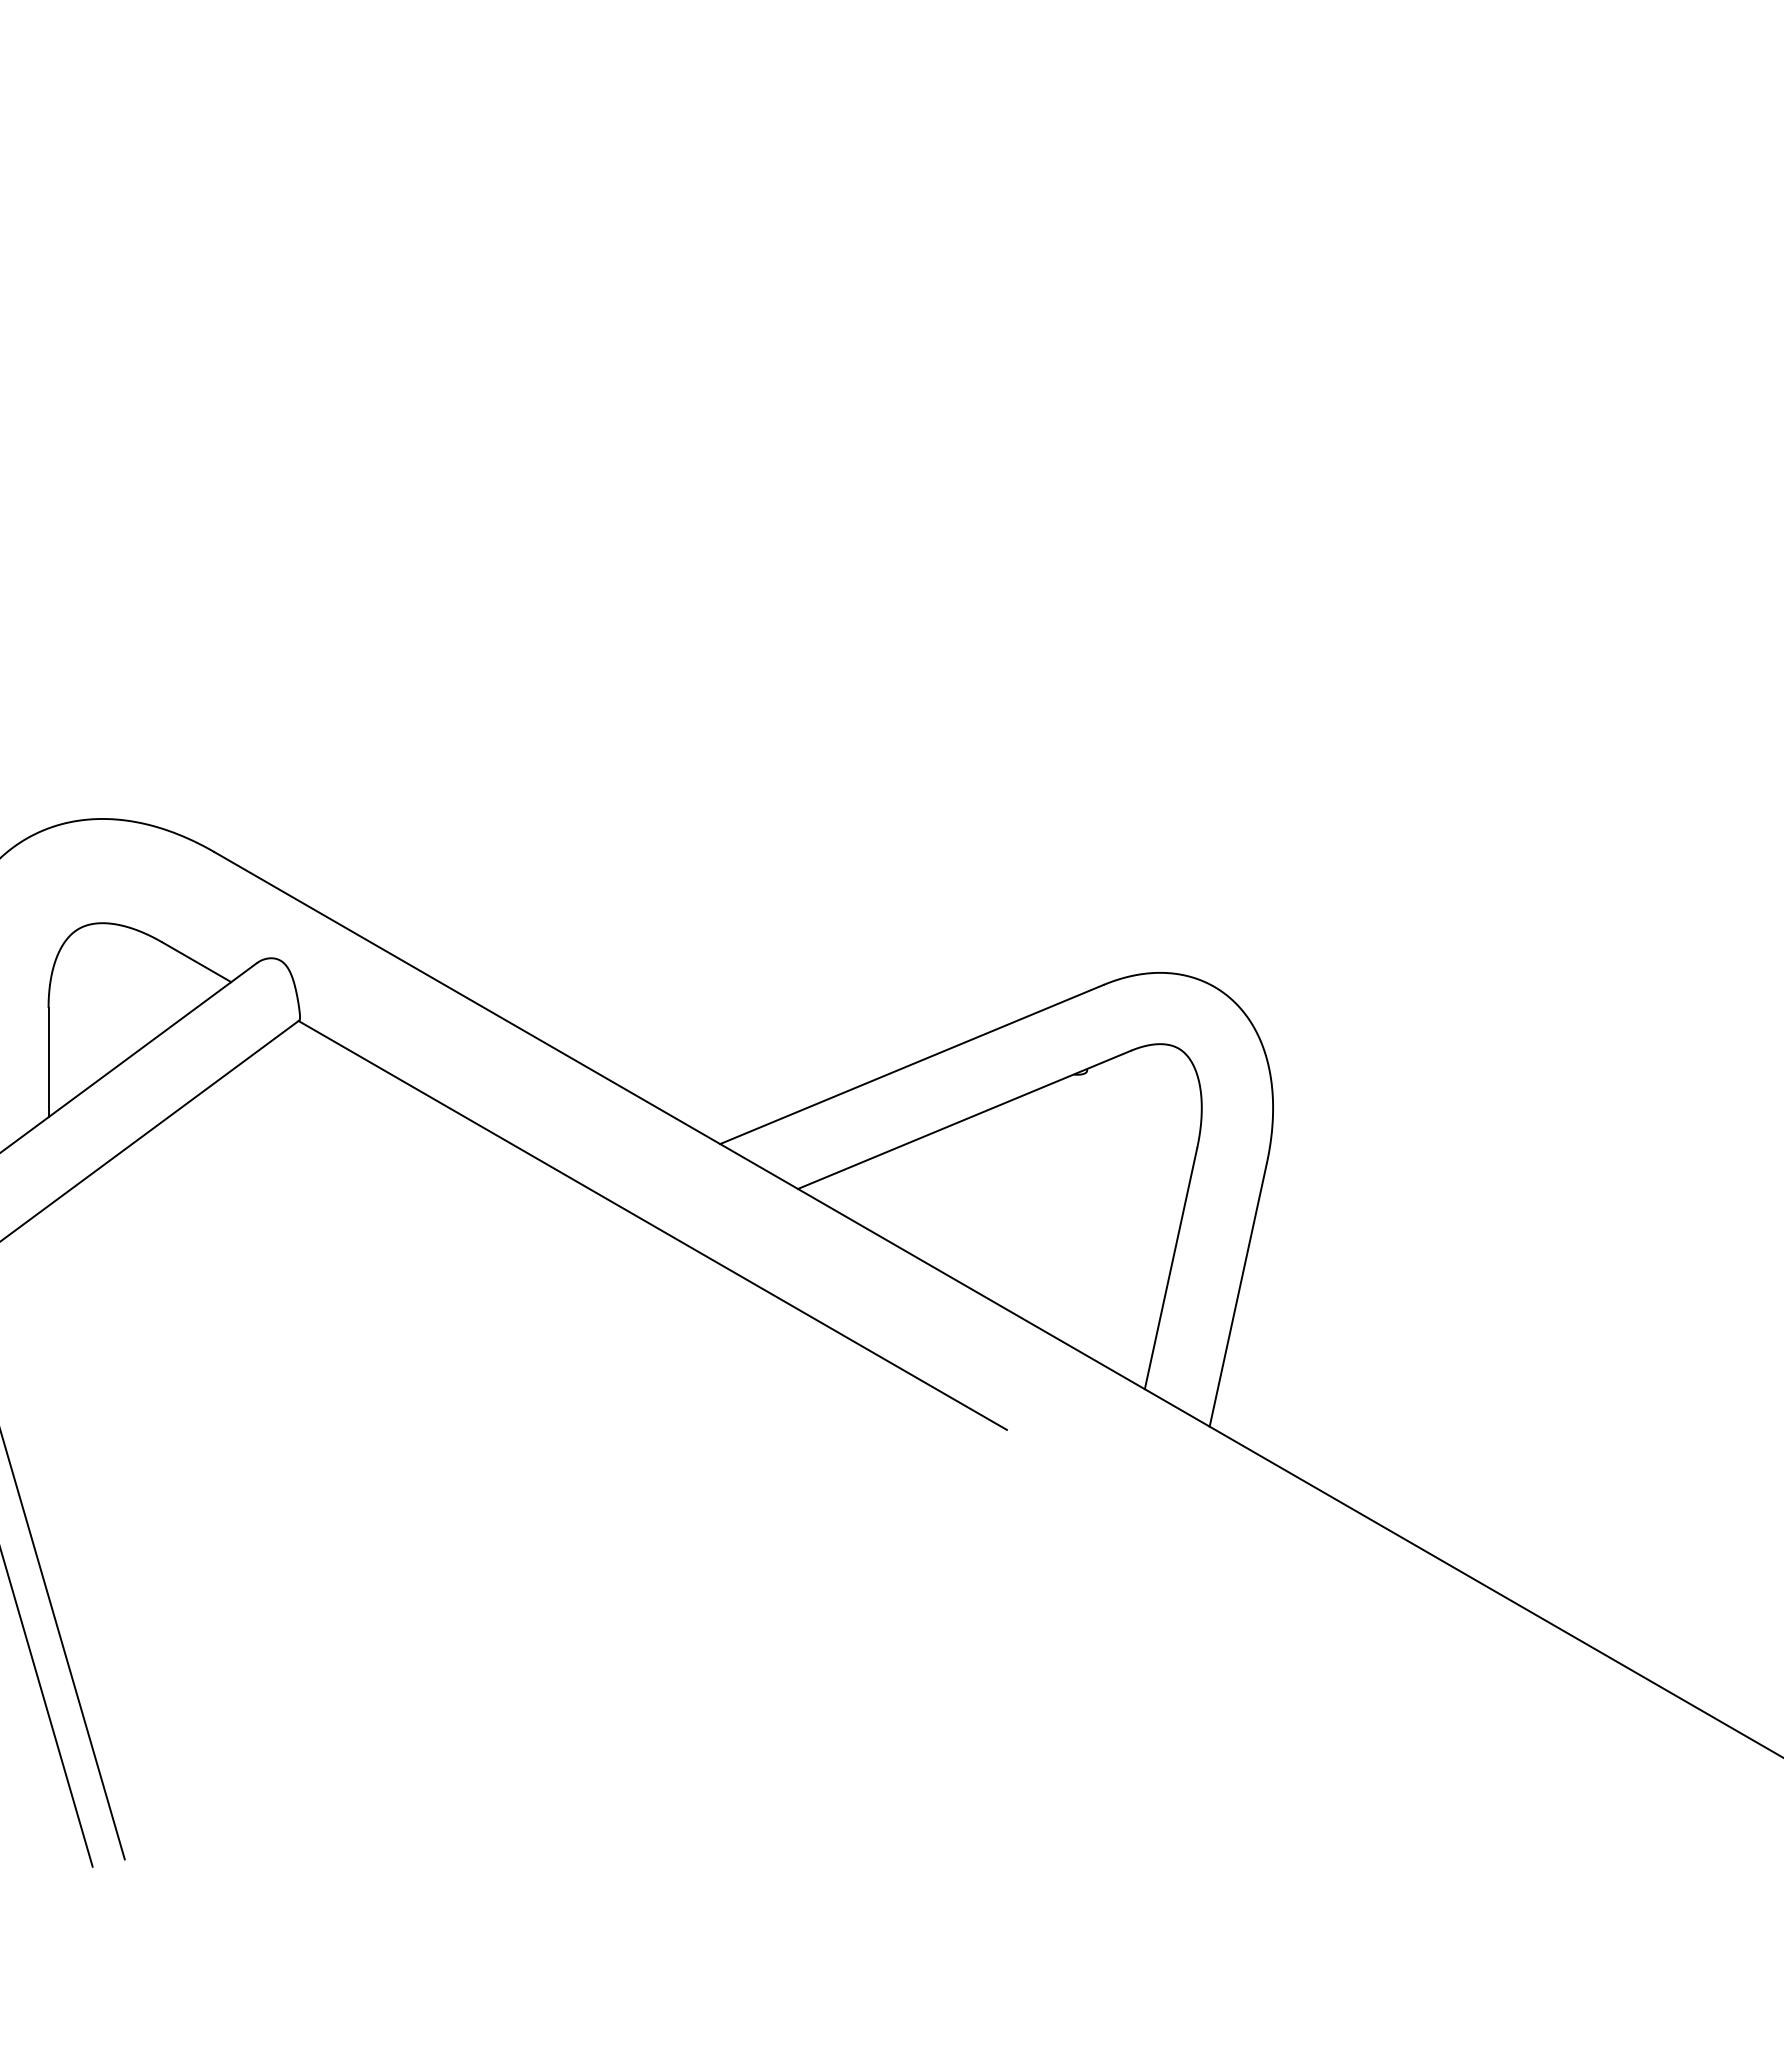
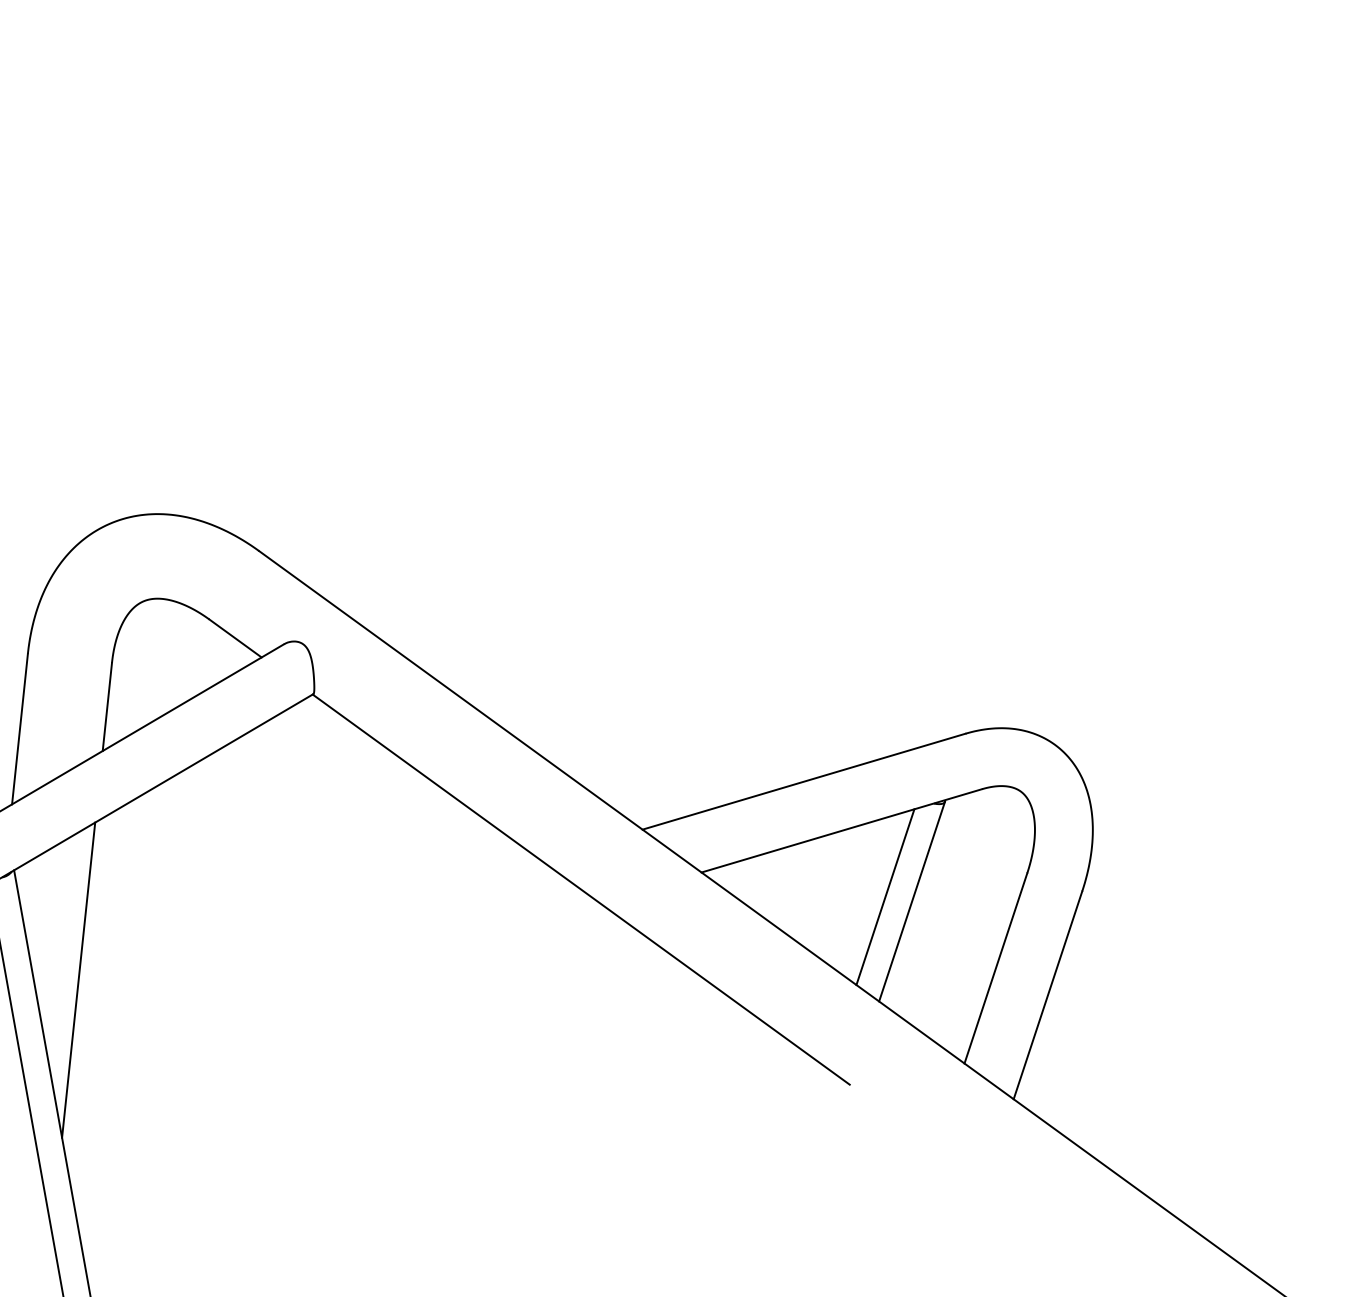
line: (1026, 1195) -> (885, 897), added
line: (1059, 1197) -> (911, 901), added
line: (48, 1400) -> (78, 979), added

